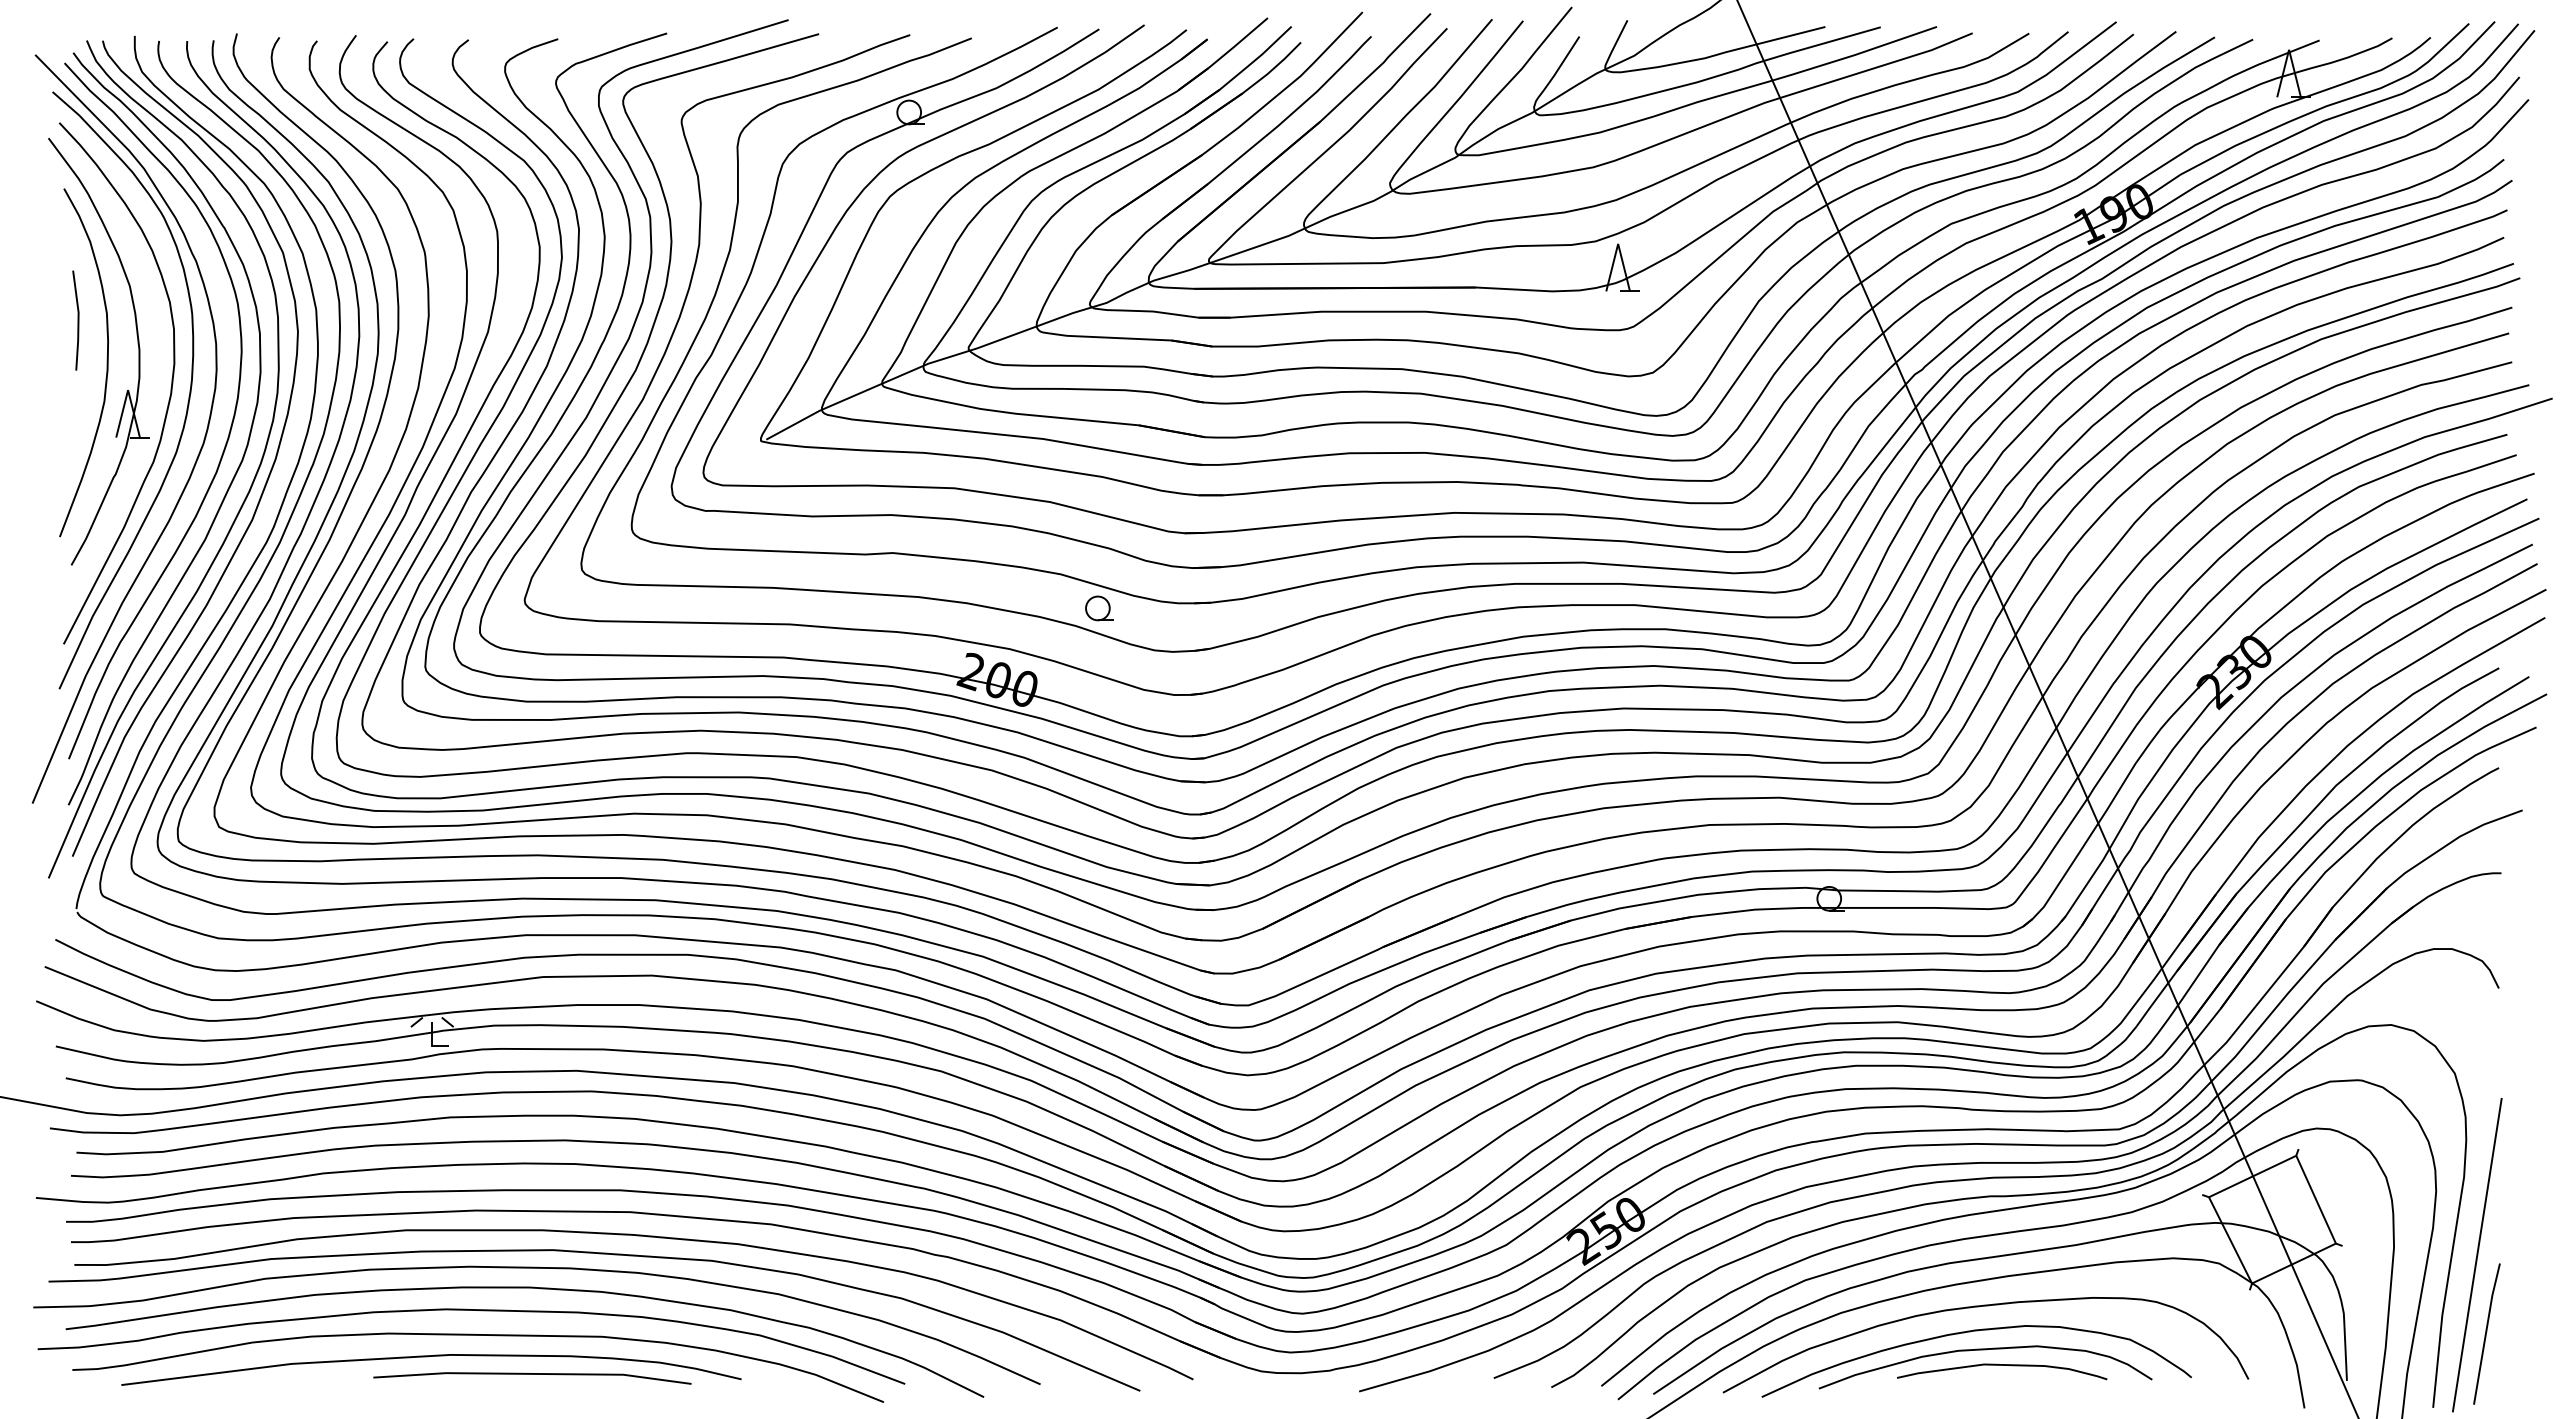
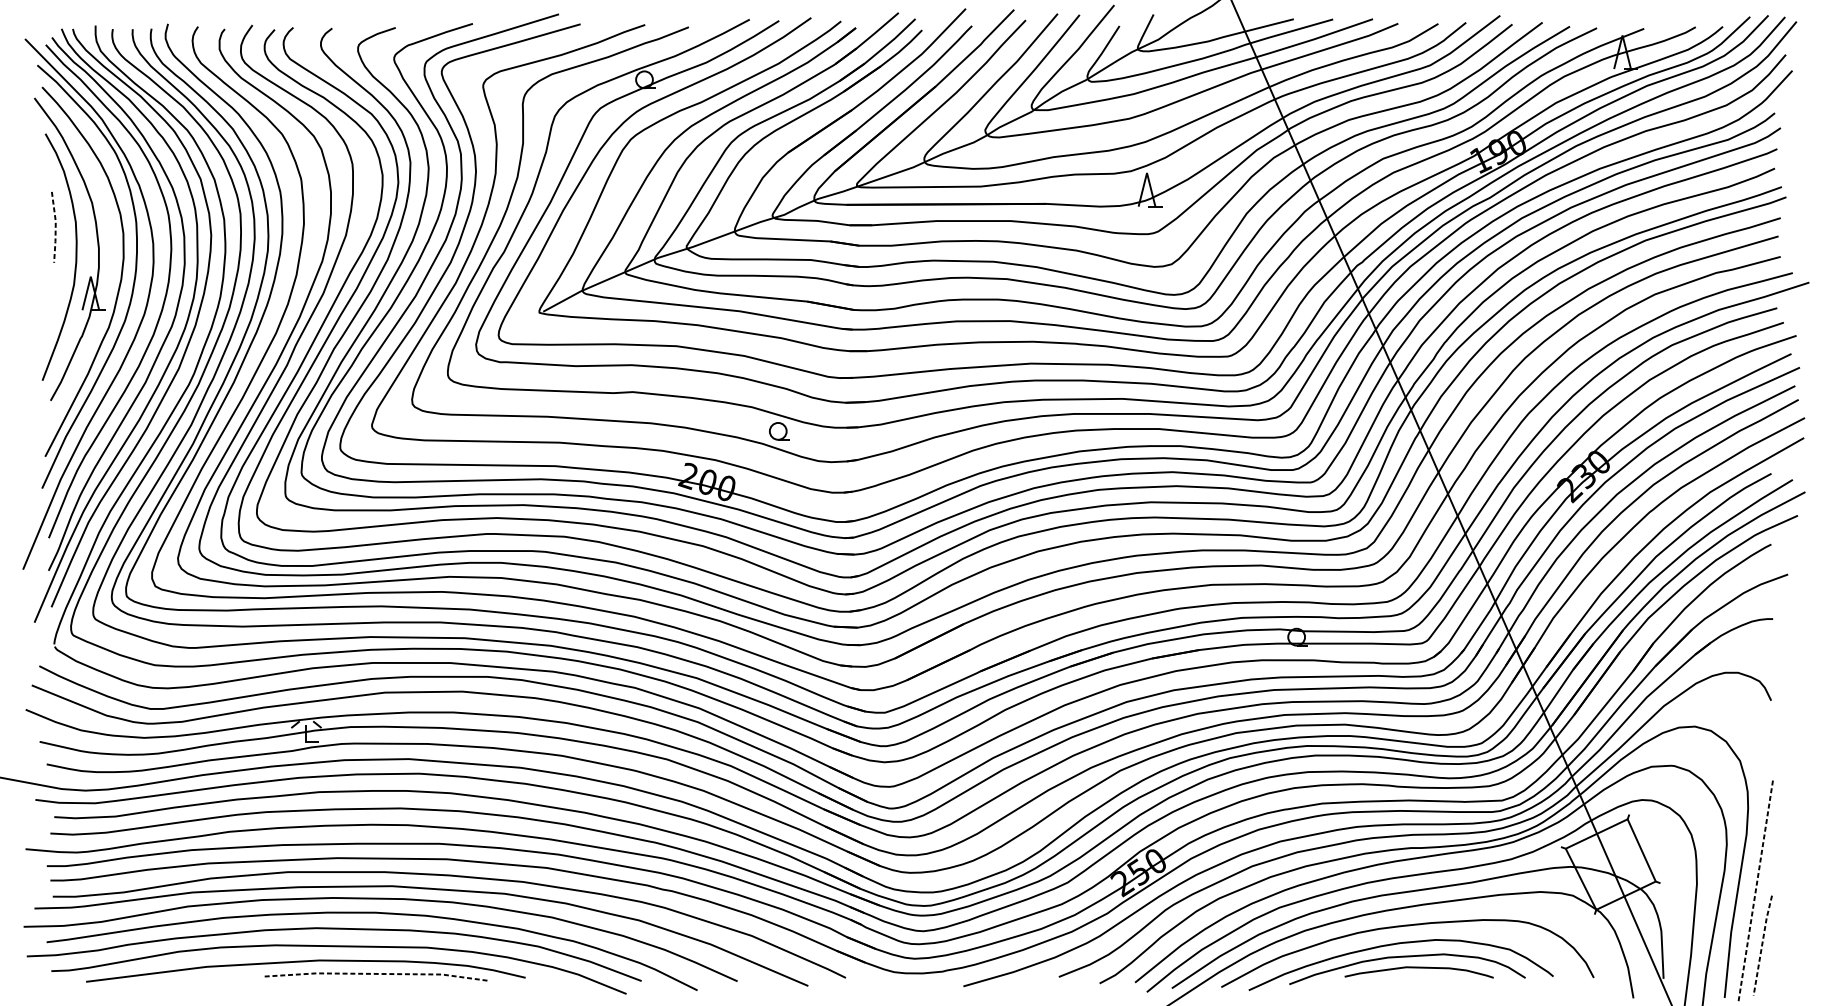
line: (78, 320) -> (55, 227), solid -> dashed
line: (2477, 1254) -> (1756, 889), solid -> dashed
line: (2485, 1333) -> (1761, 945), solid -> dashed
line: (532, 1373) -> (377, 973), solid -> dashed

